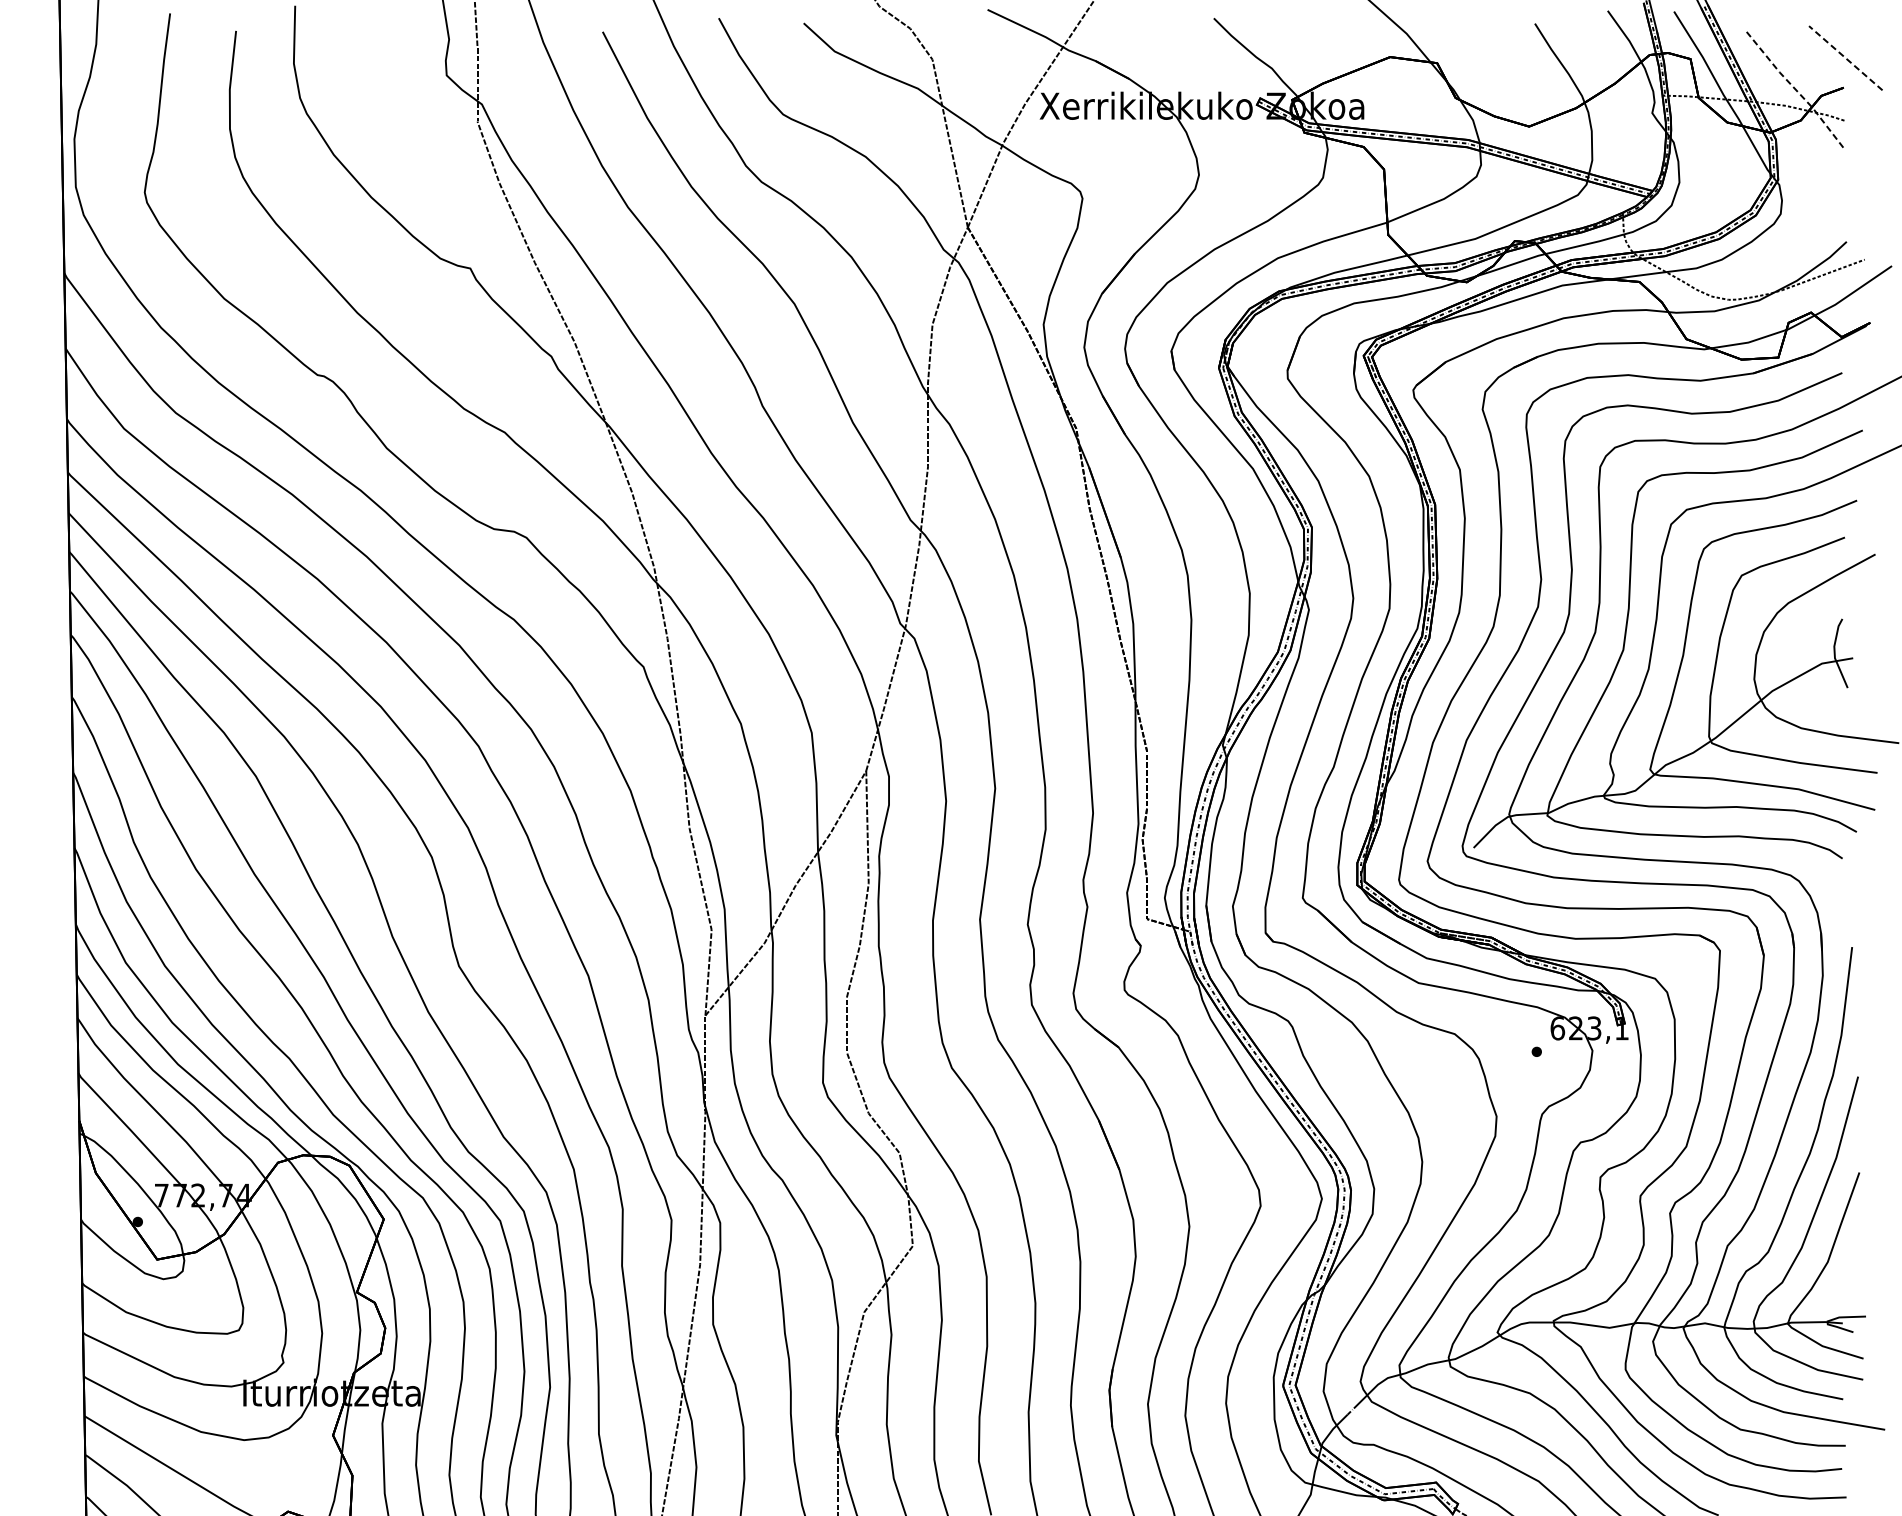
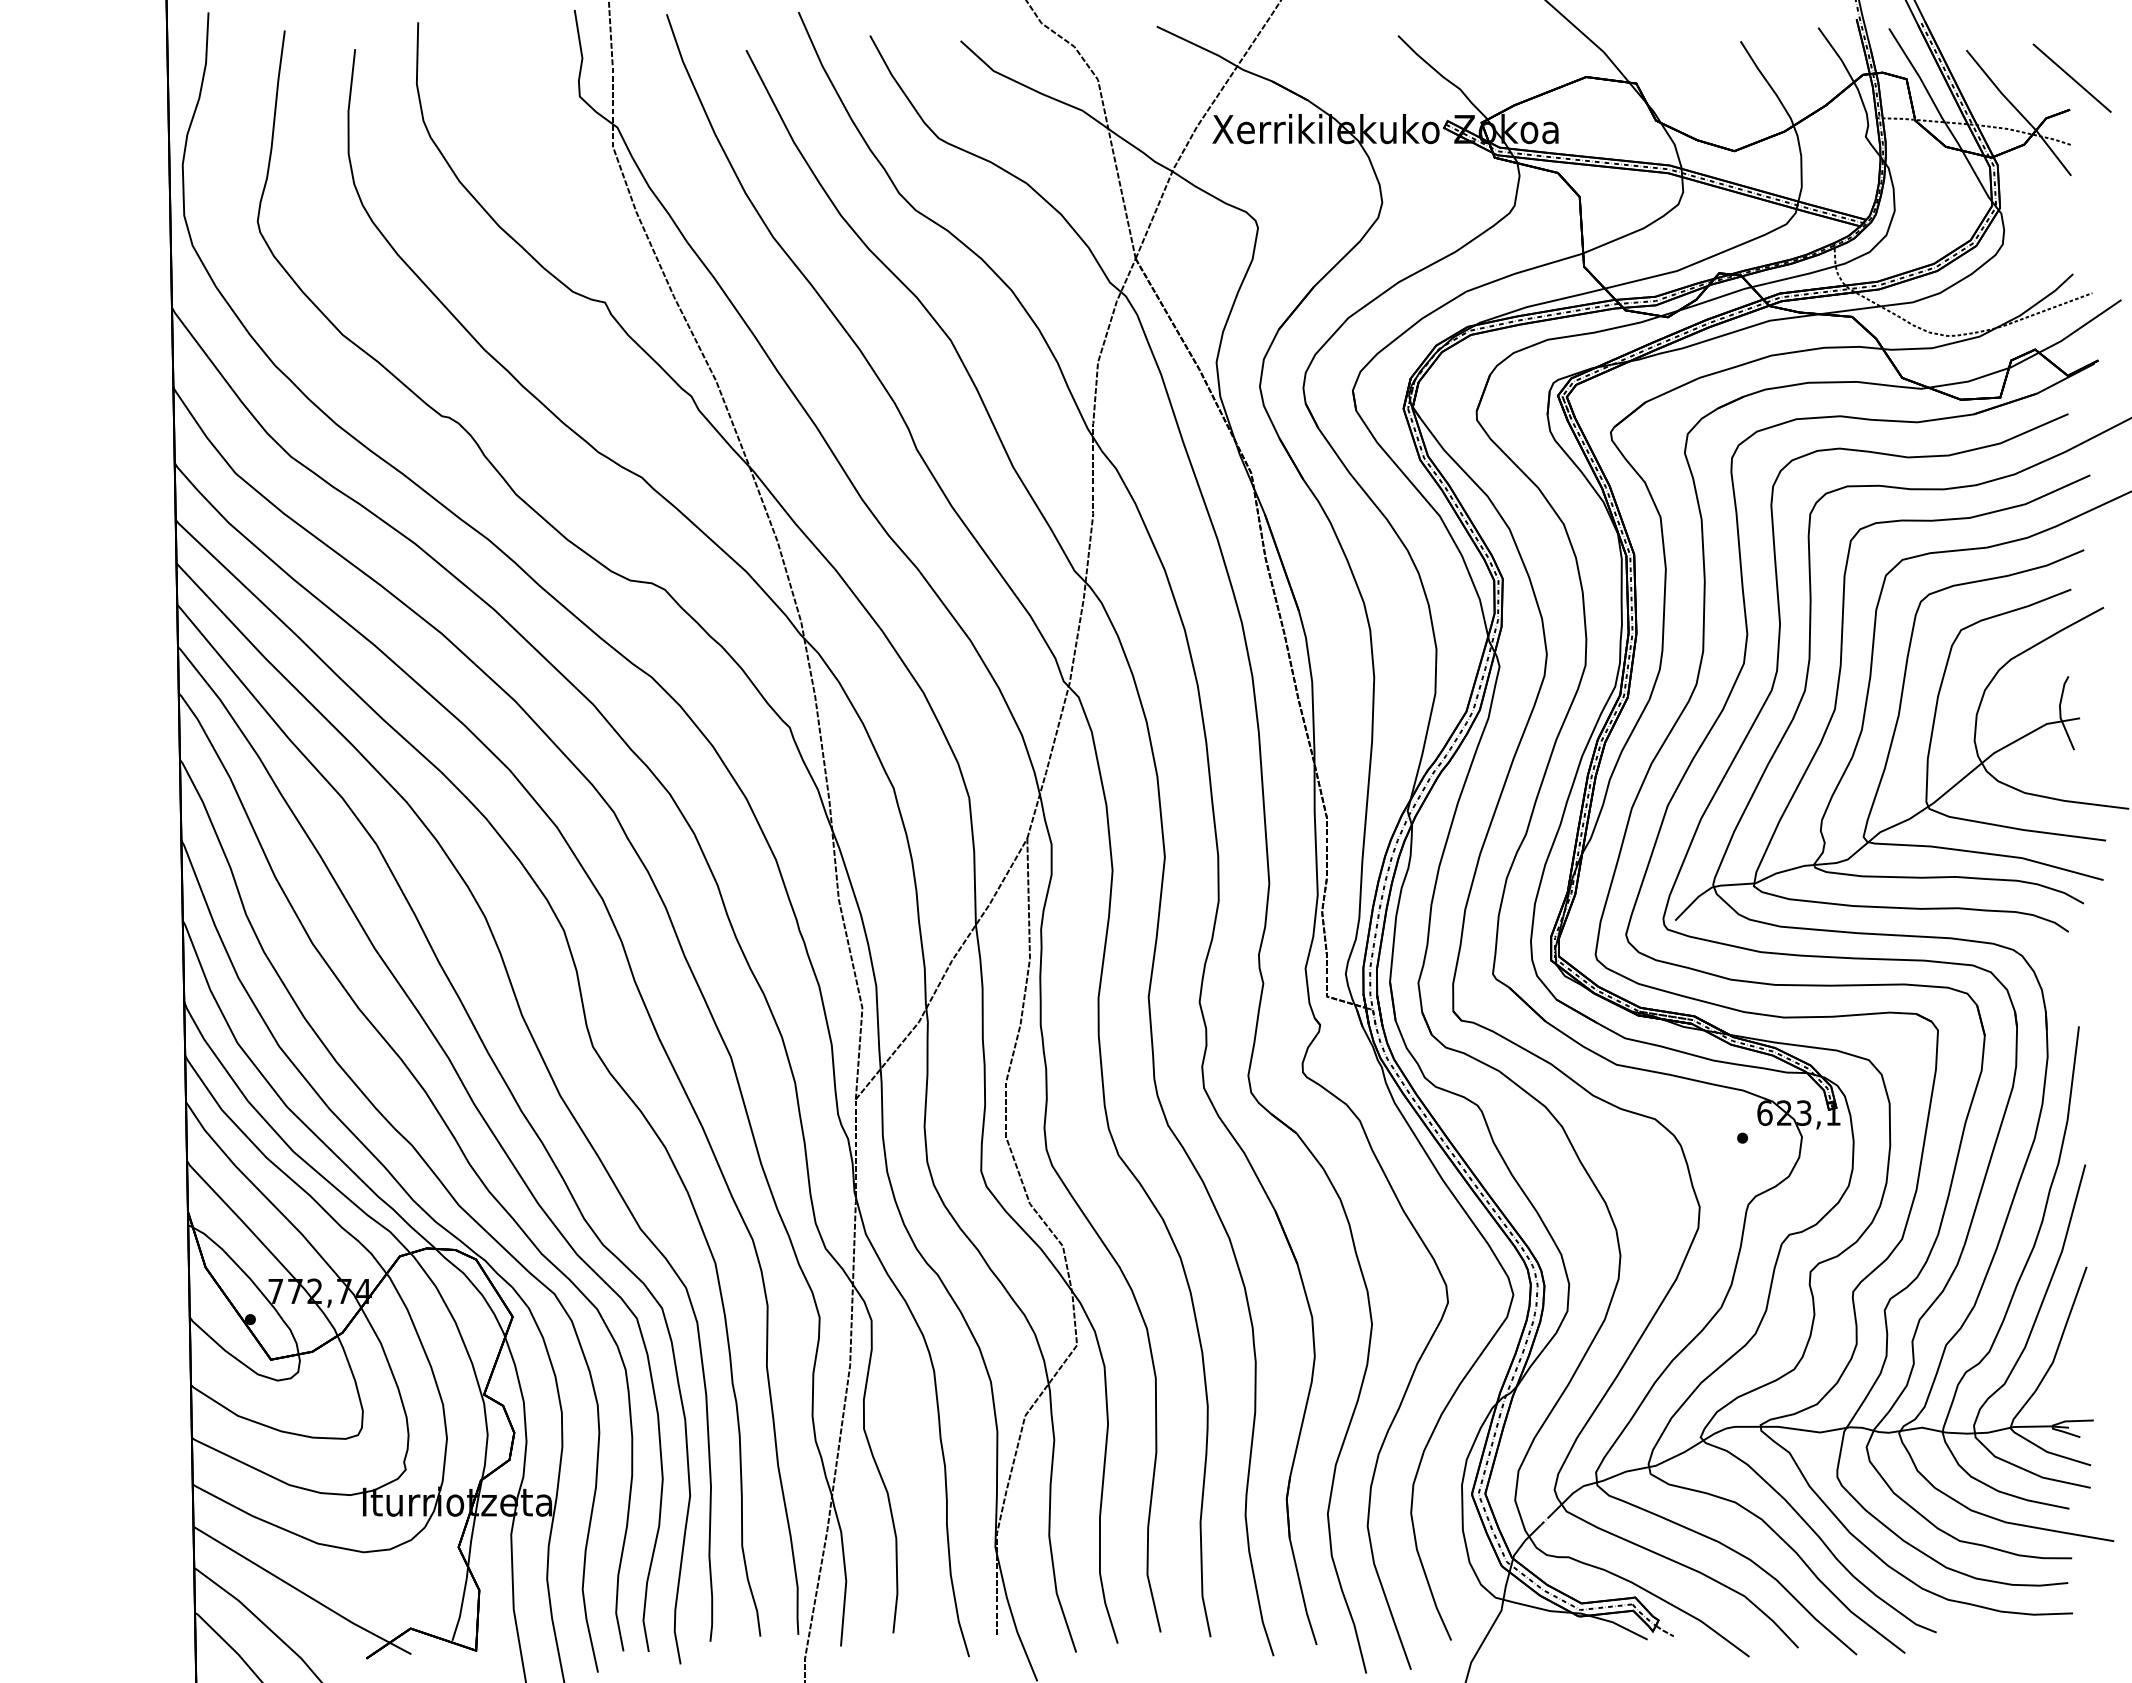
line: (1845, 57) -> (2071, 77), dashed -> solid
line: (1796, 91) -> (2019, 113), dashed -> solid

